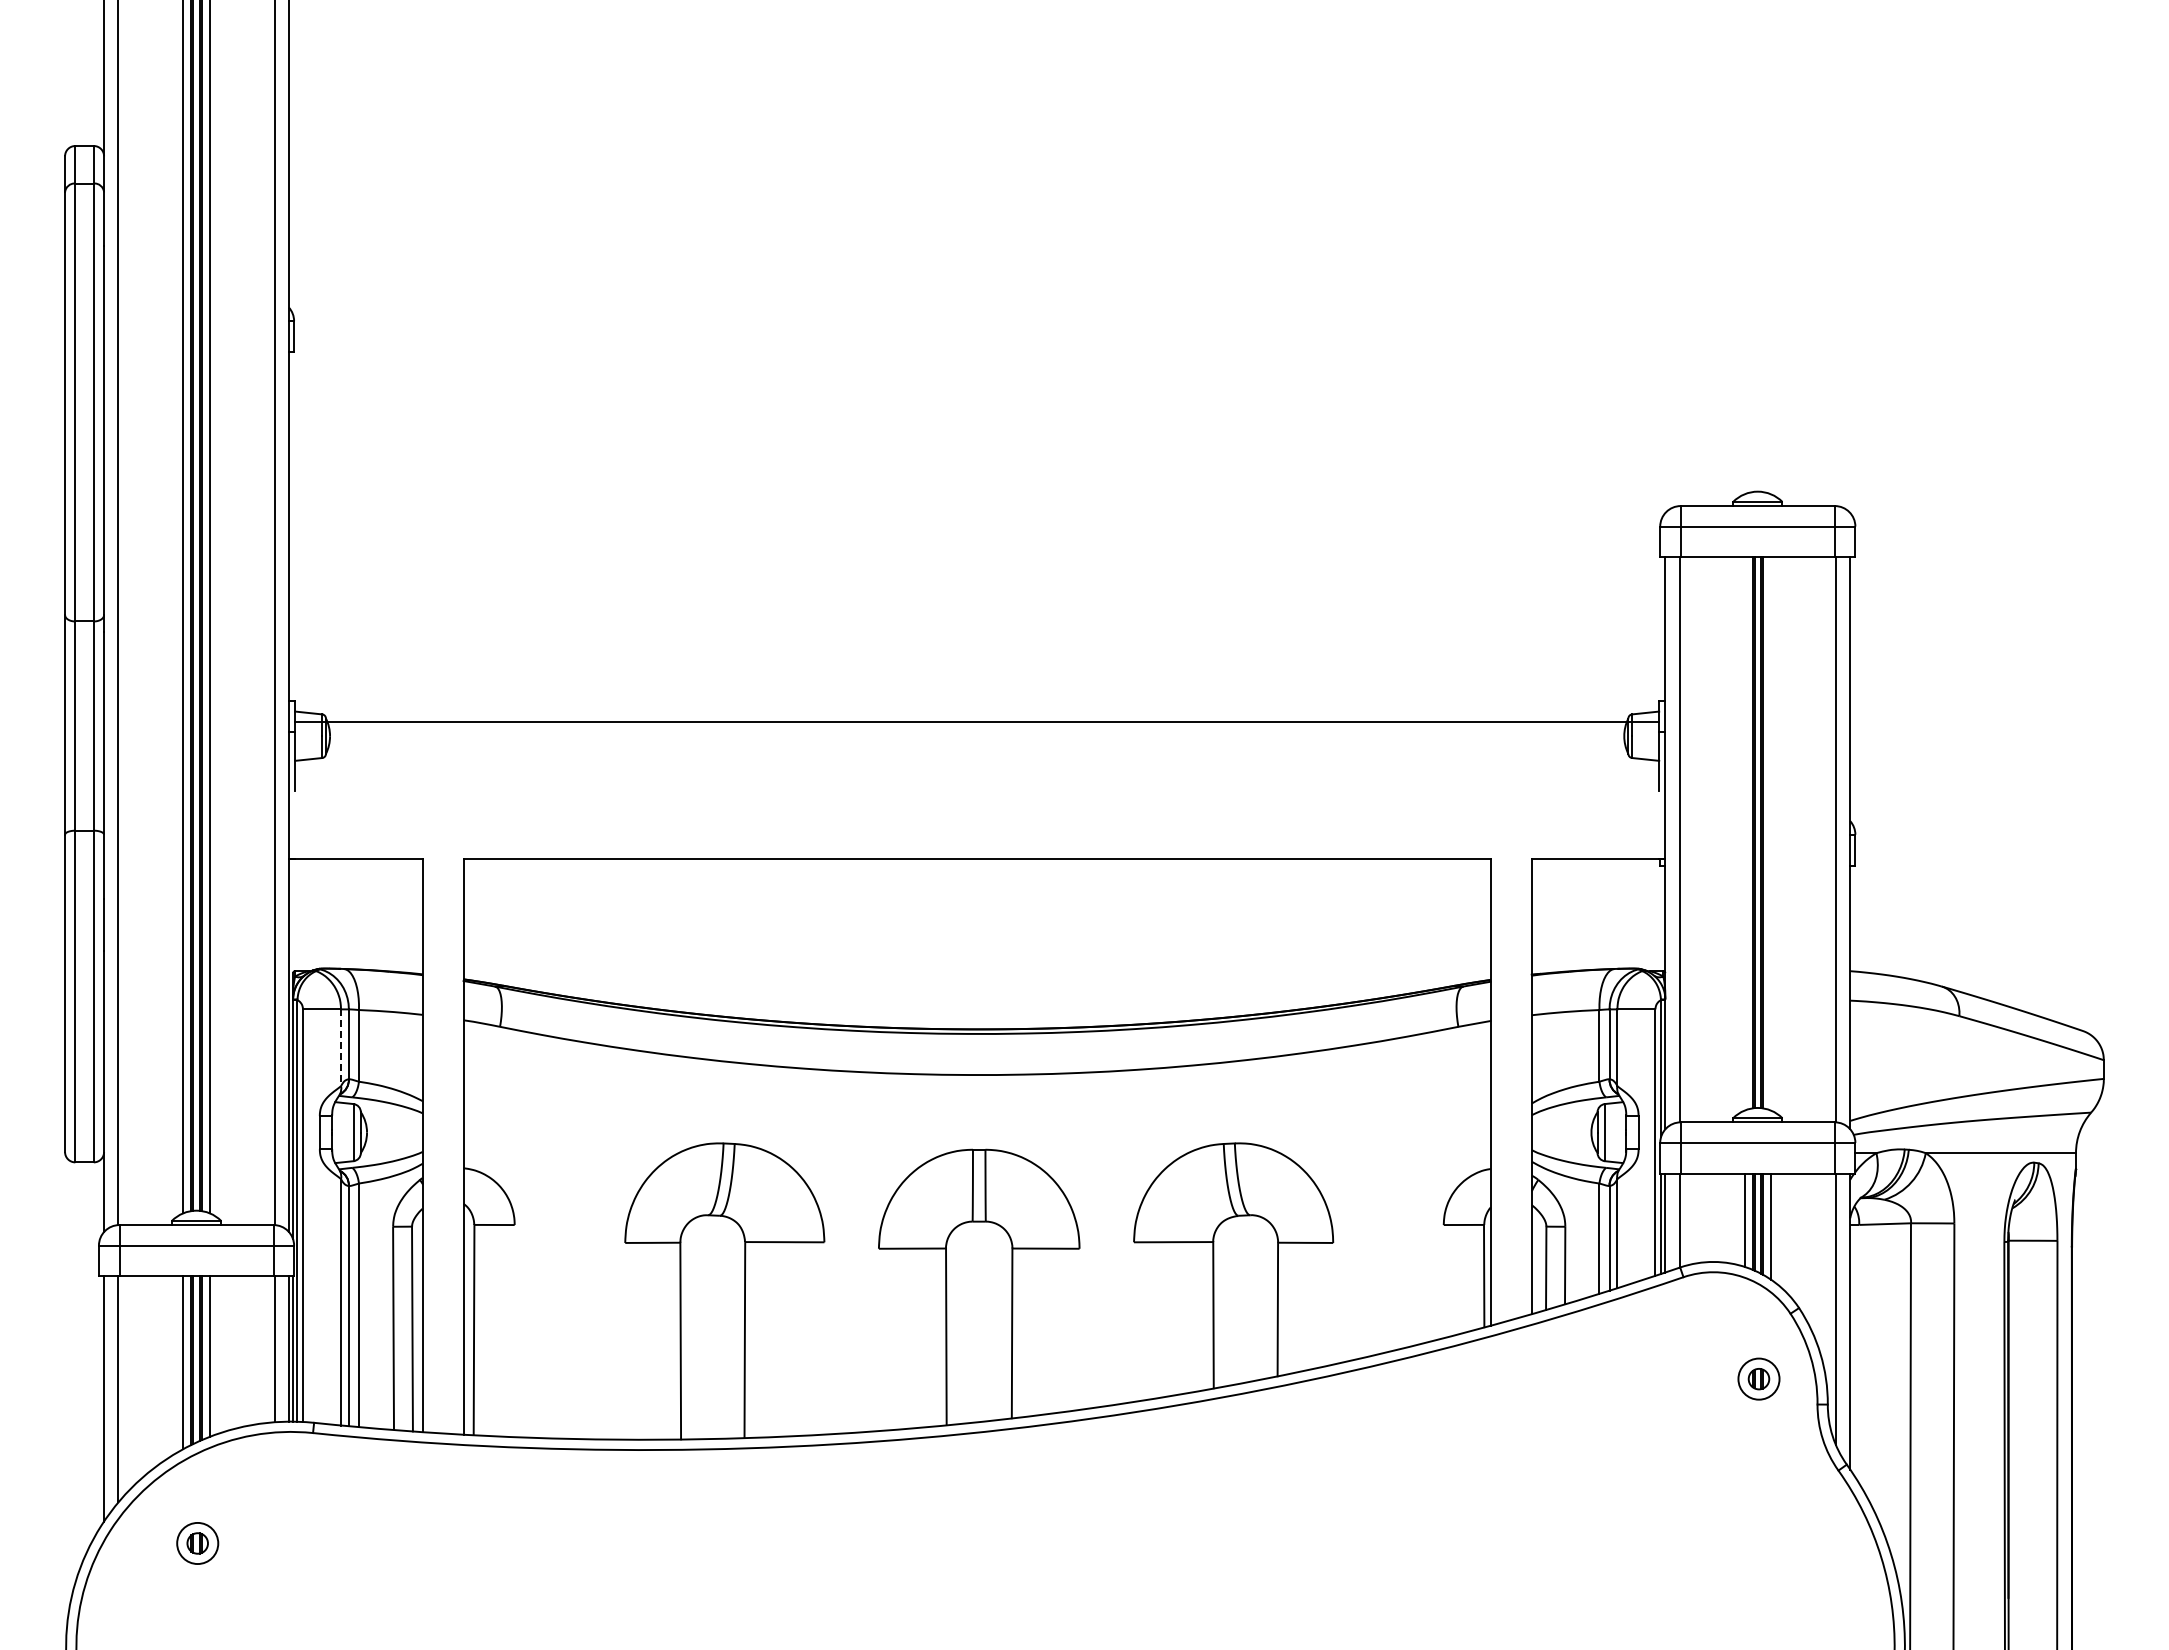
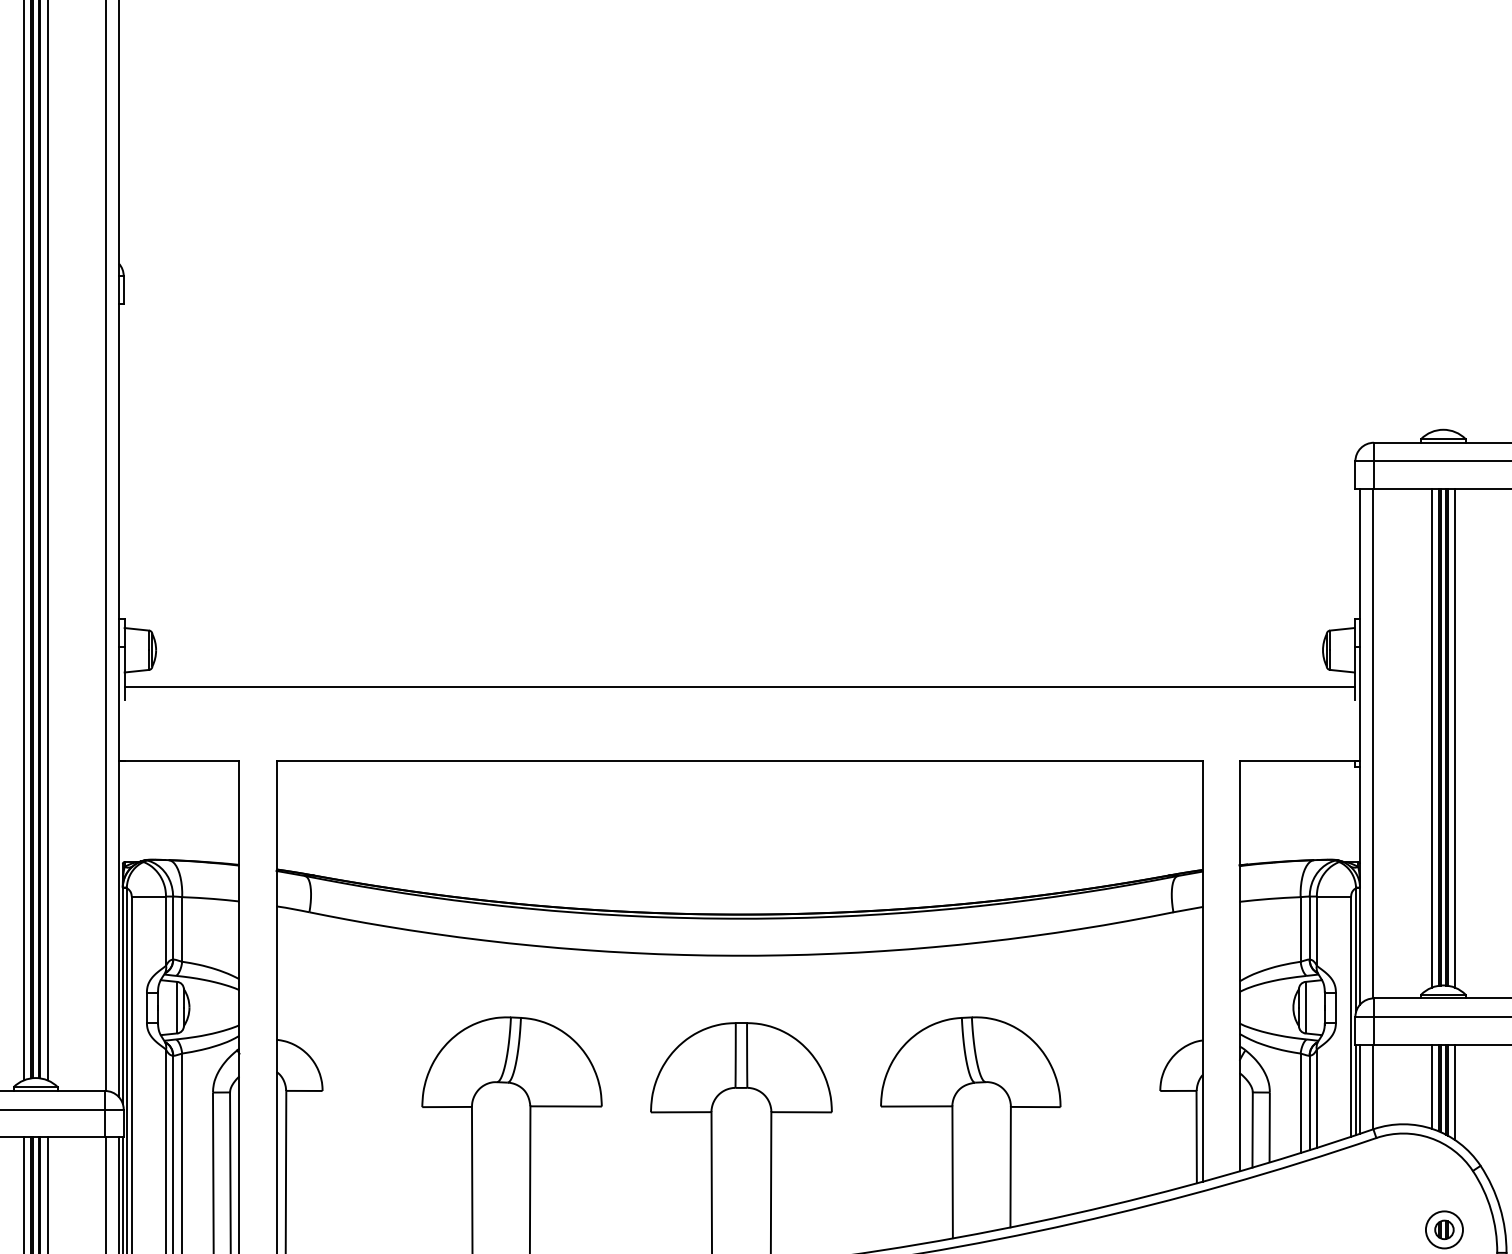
line: (977, 722) -> (739, 687), moved
line: (1744, 833) -> (1431, 737), added
line: (1770, 833) -> (1454, 737), added
line: (341, 1048) -> (166, 931), dashed -> solid

